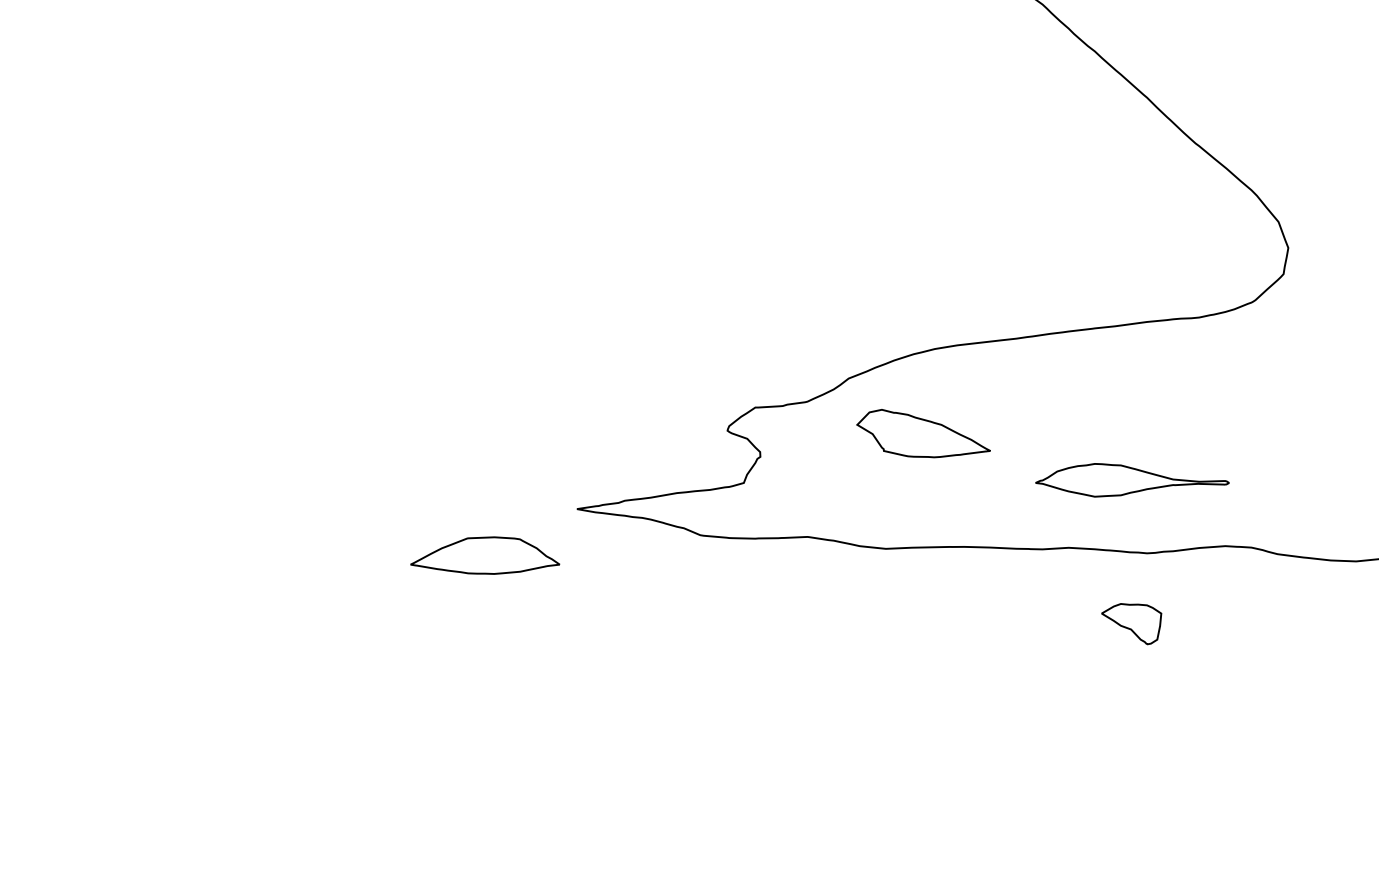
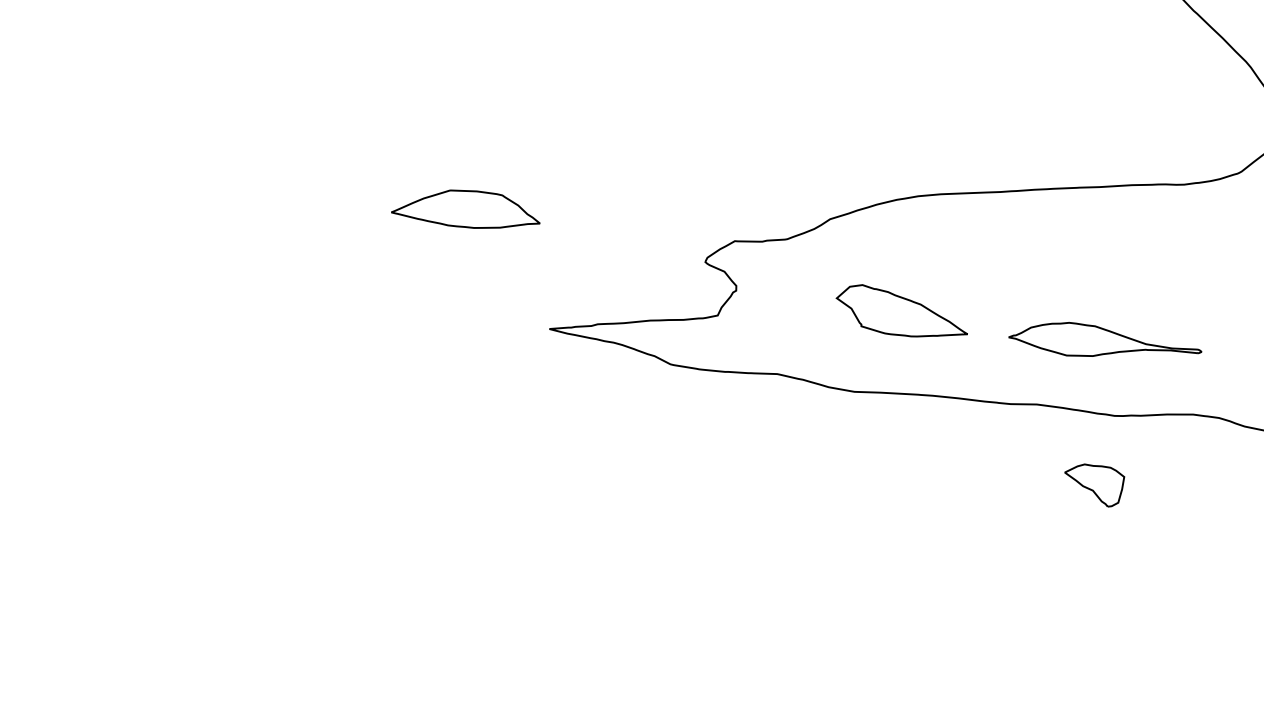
part: (923, 433) -> (902, 311), moved
part: (485, 555) -> (466, 208), moved

